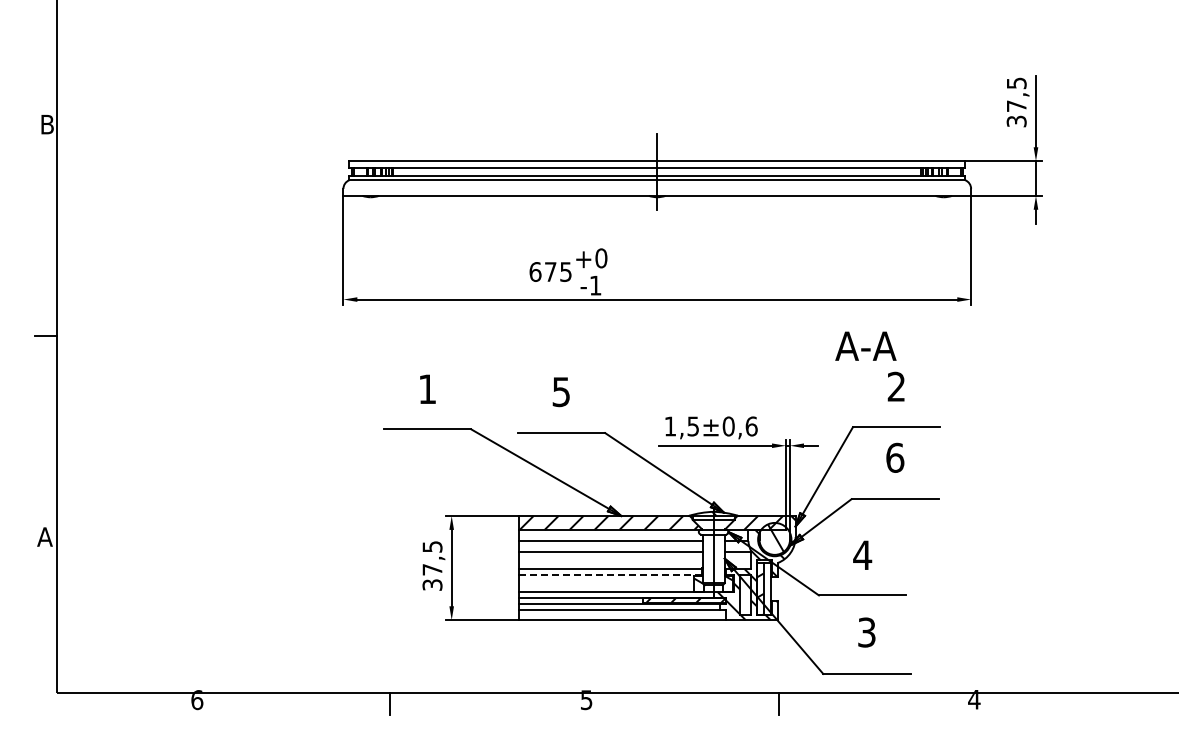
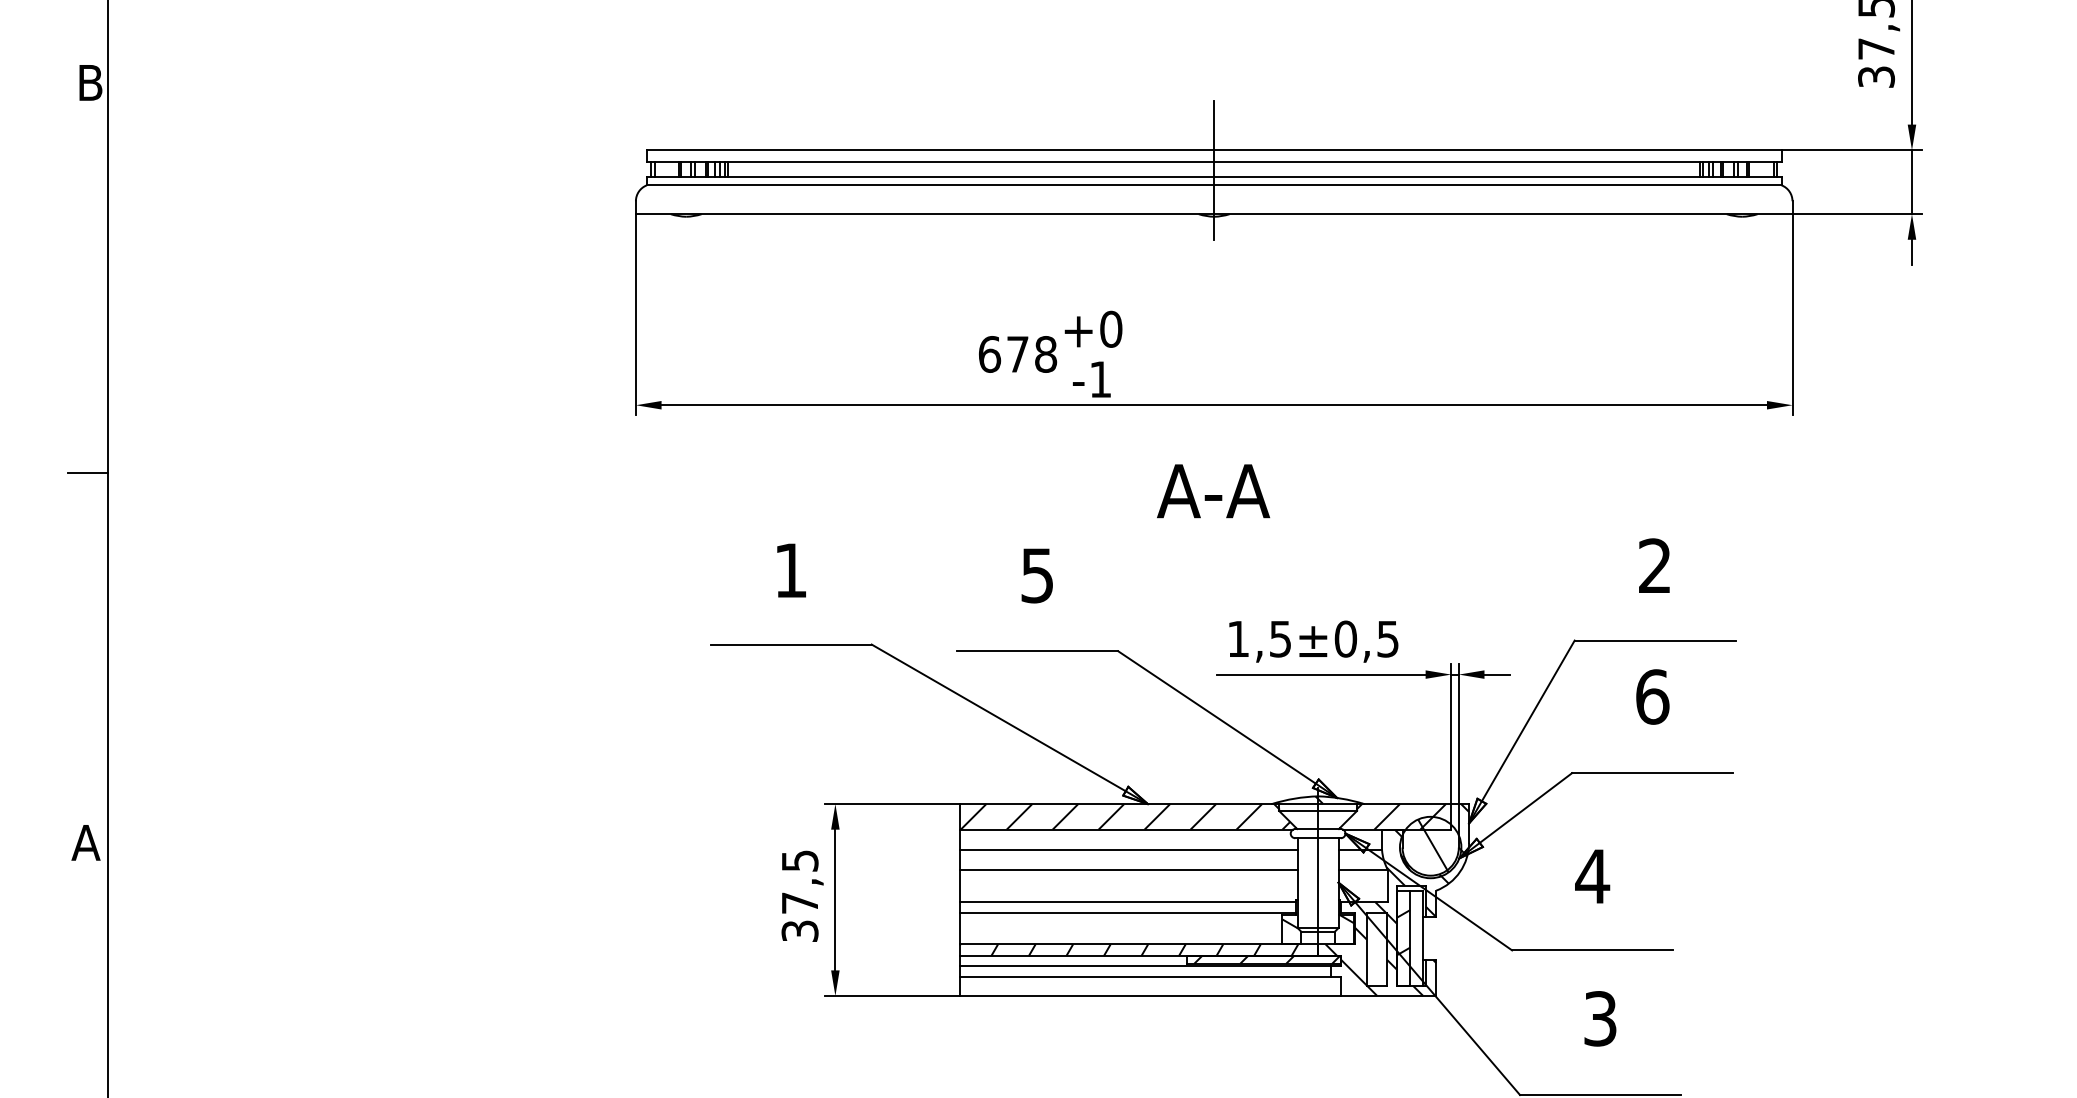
text: (565, 271) -> (1045, 353), 675 -> 678
text: (865, 345) -> (1212, 489), moved
text: (751, 426) -> (1387, 639), ±0,6 -> ±0,5
line: (611, 574) -> (1129, 911), dashed -> solid
hatch: (610, 595) -> (1127, 950), added

